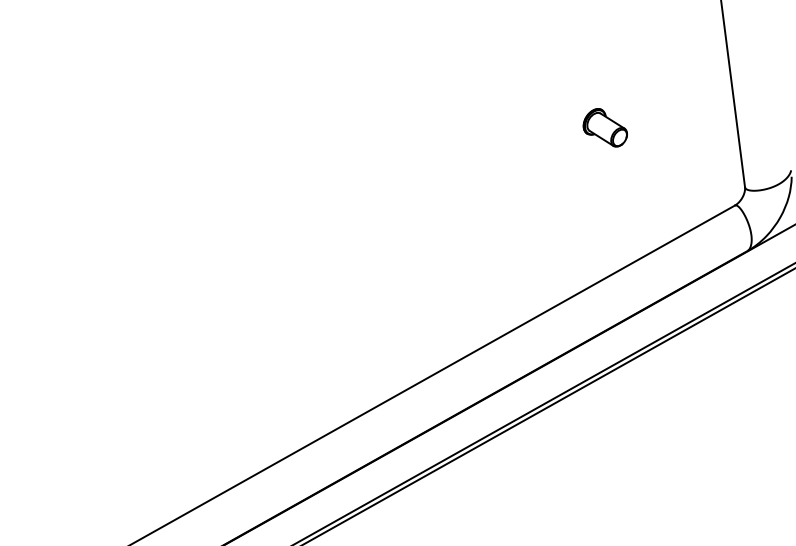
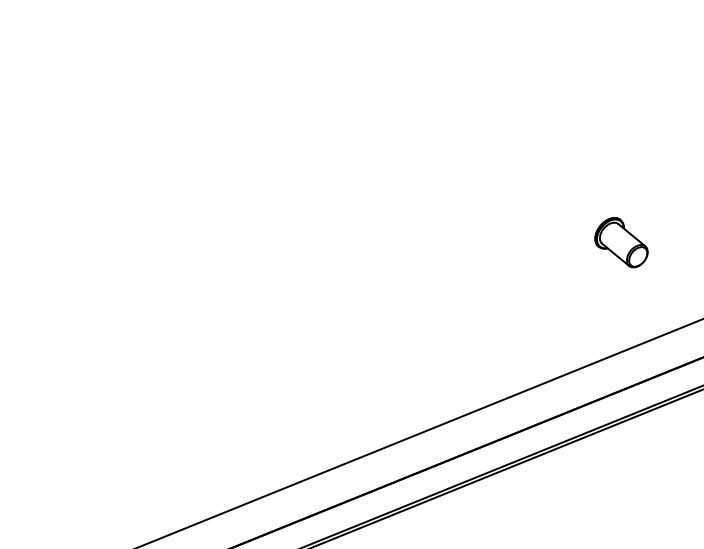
part: (605, 128) -> (621, 242), size x1.6

